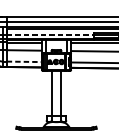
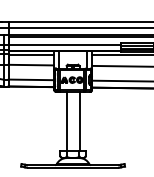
line: (50, 35) -> (65, 45), dashed -> solid
line: (24, 61) -> (31, 79), dashed -> solid

